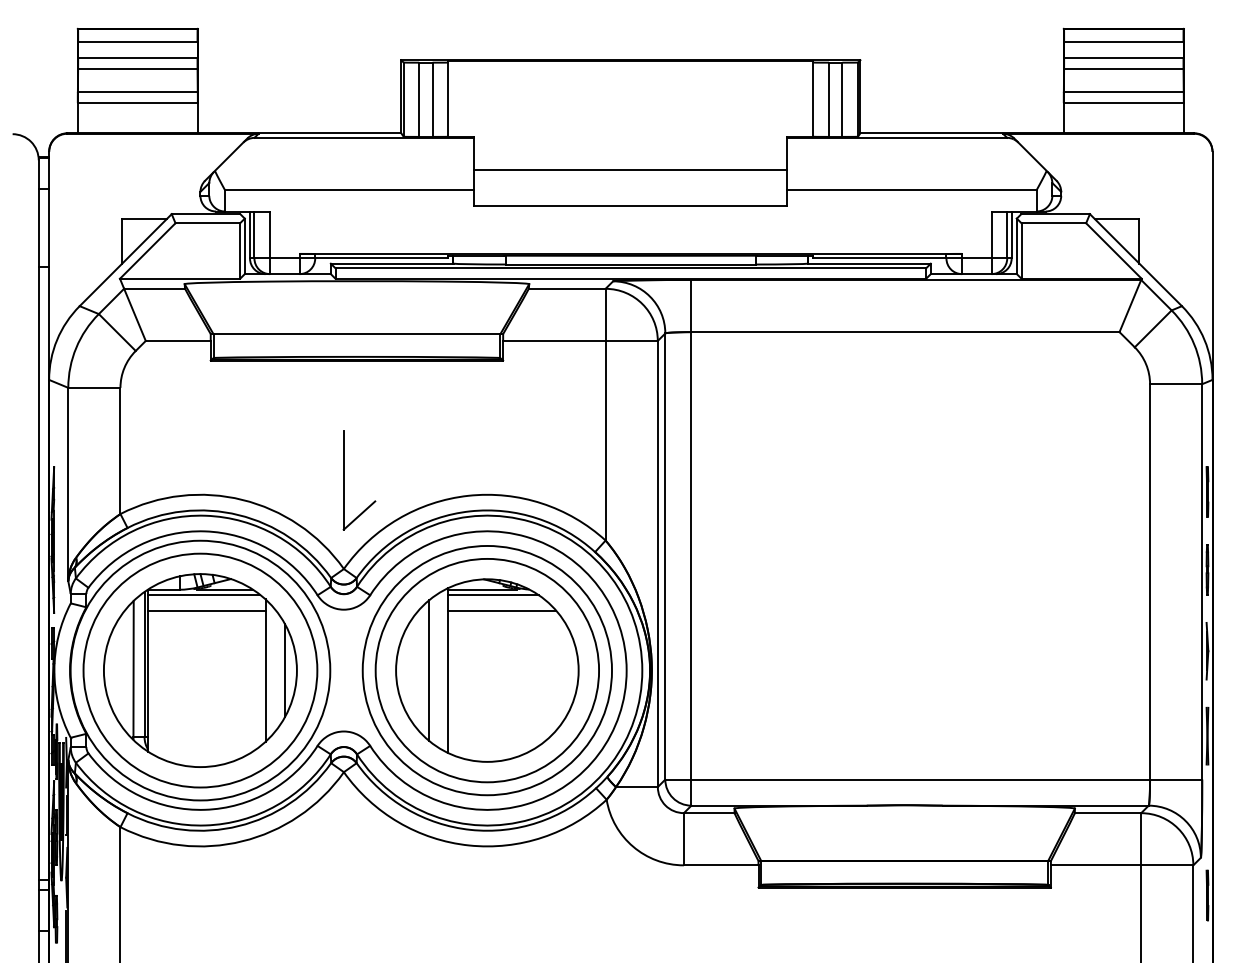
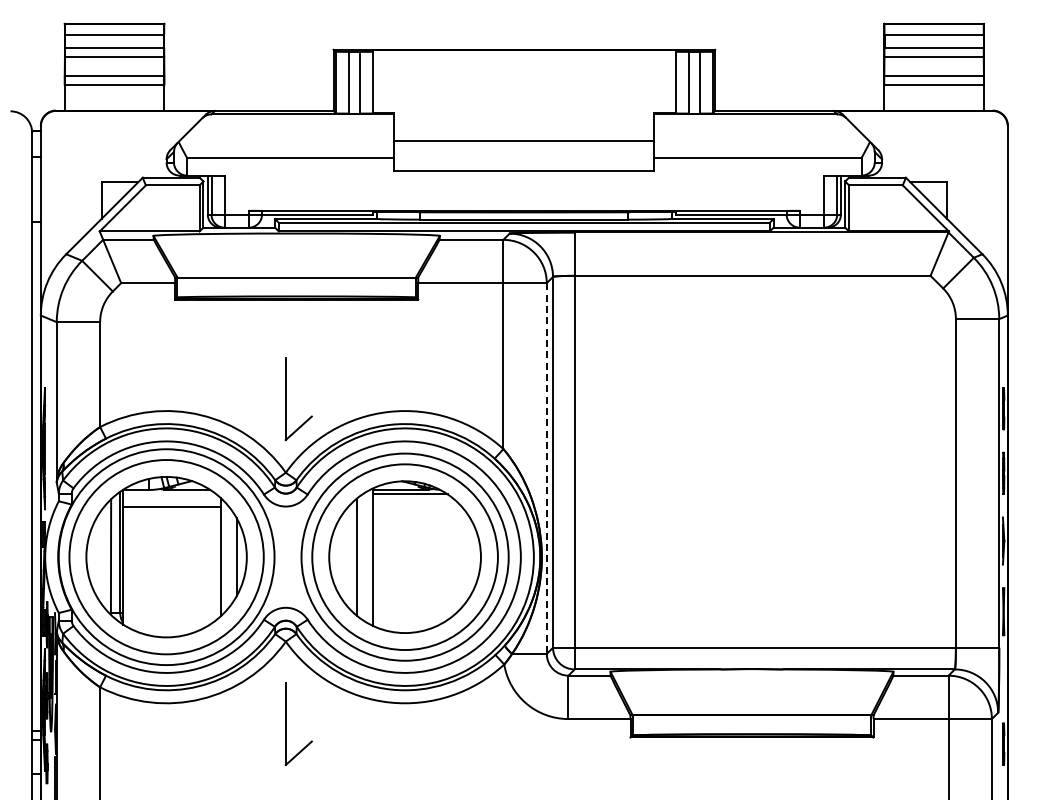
line: (657, 565) -> (546, 469), solid -> dashed
line: (203, 595) -> (169, 494), removed
line: (502, 610) -> (417, 507), removed
part: (344, 871) -> (286, 724), added

